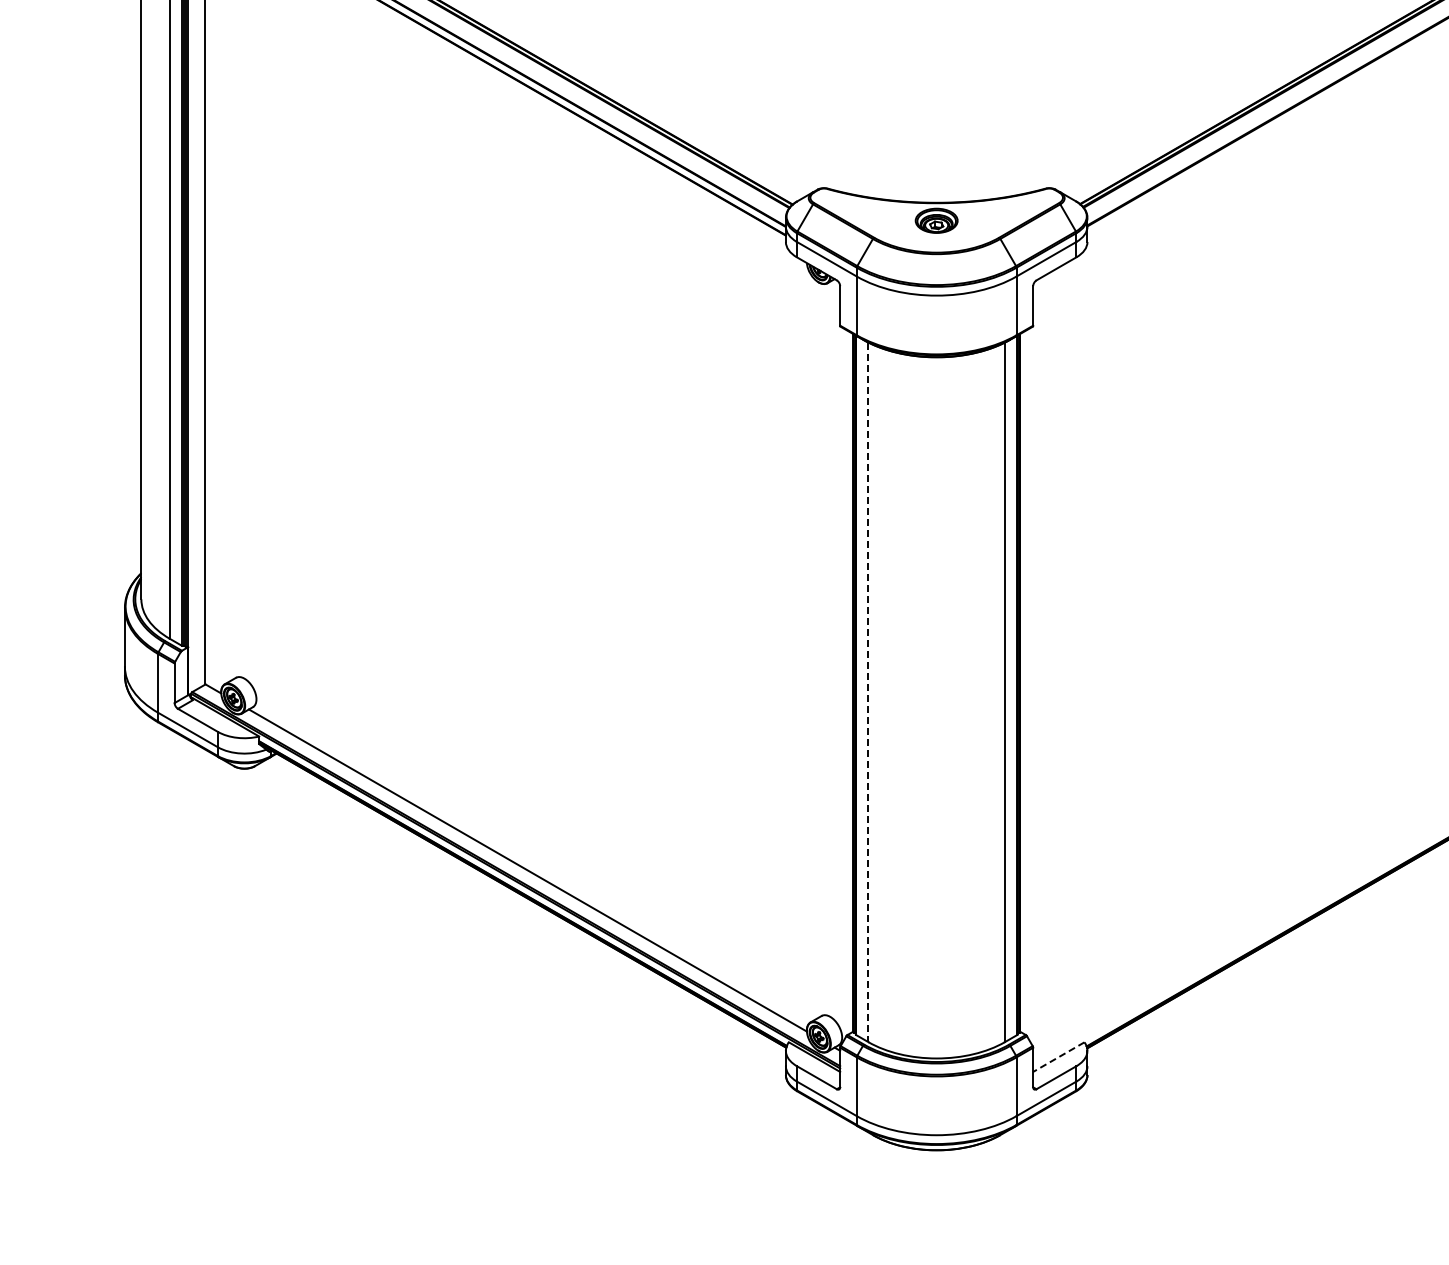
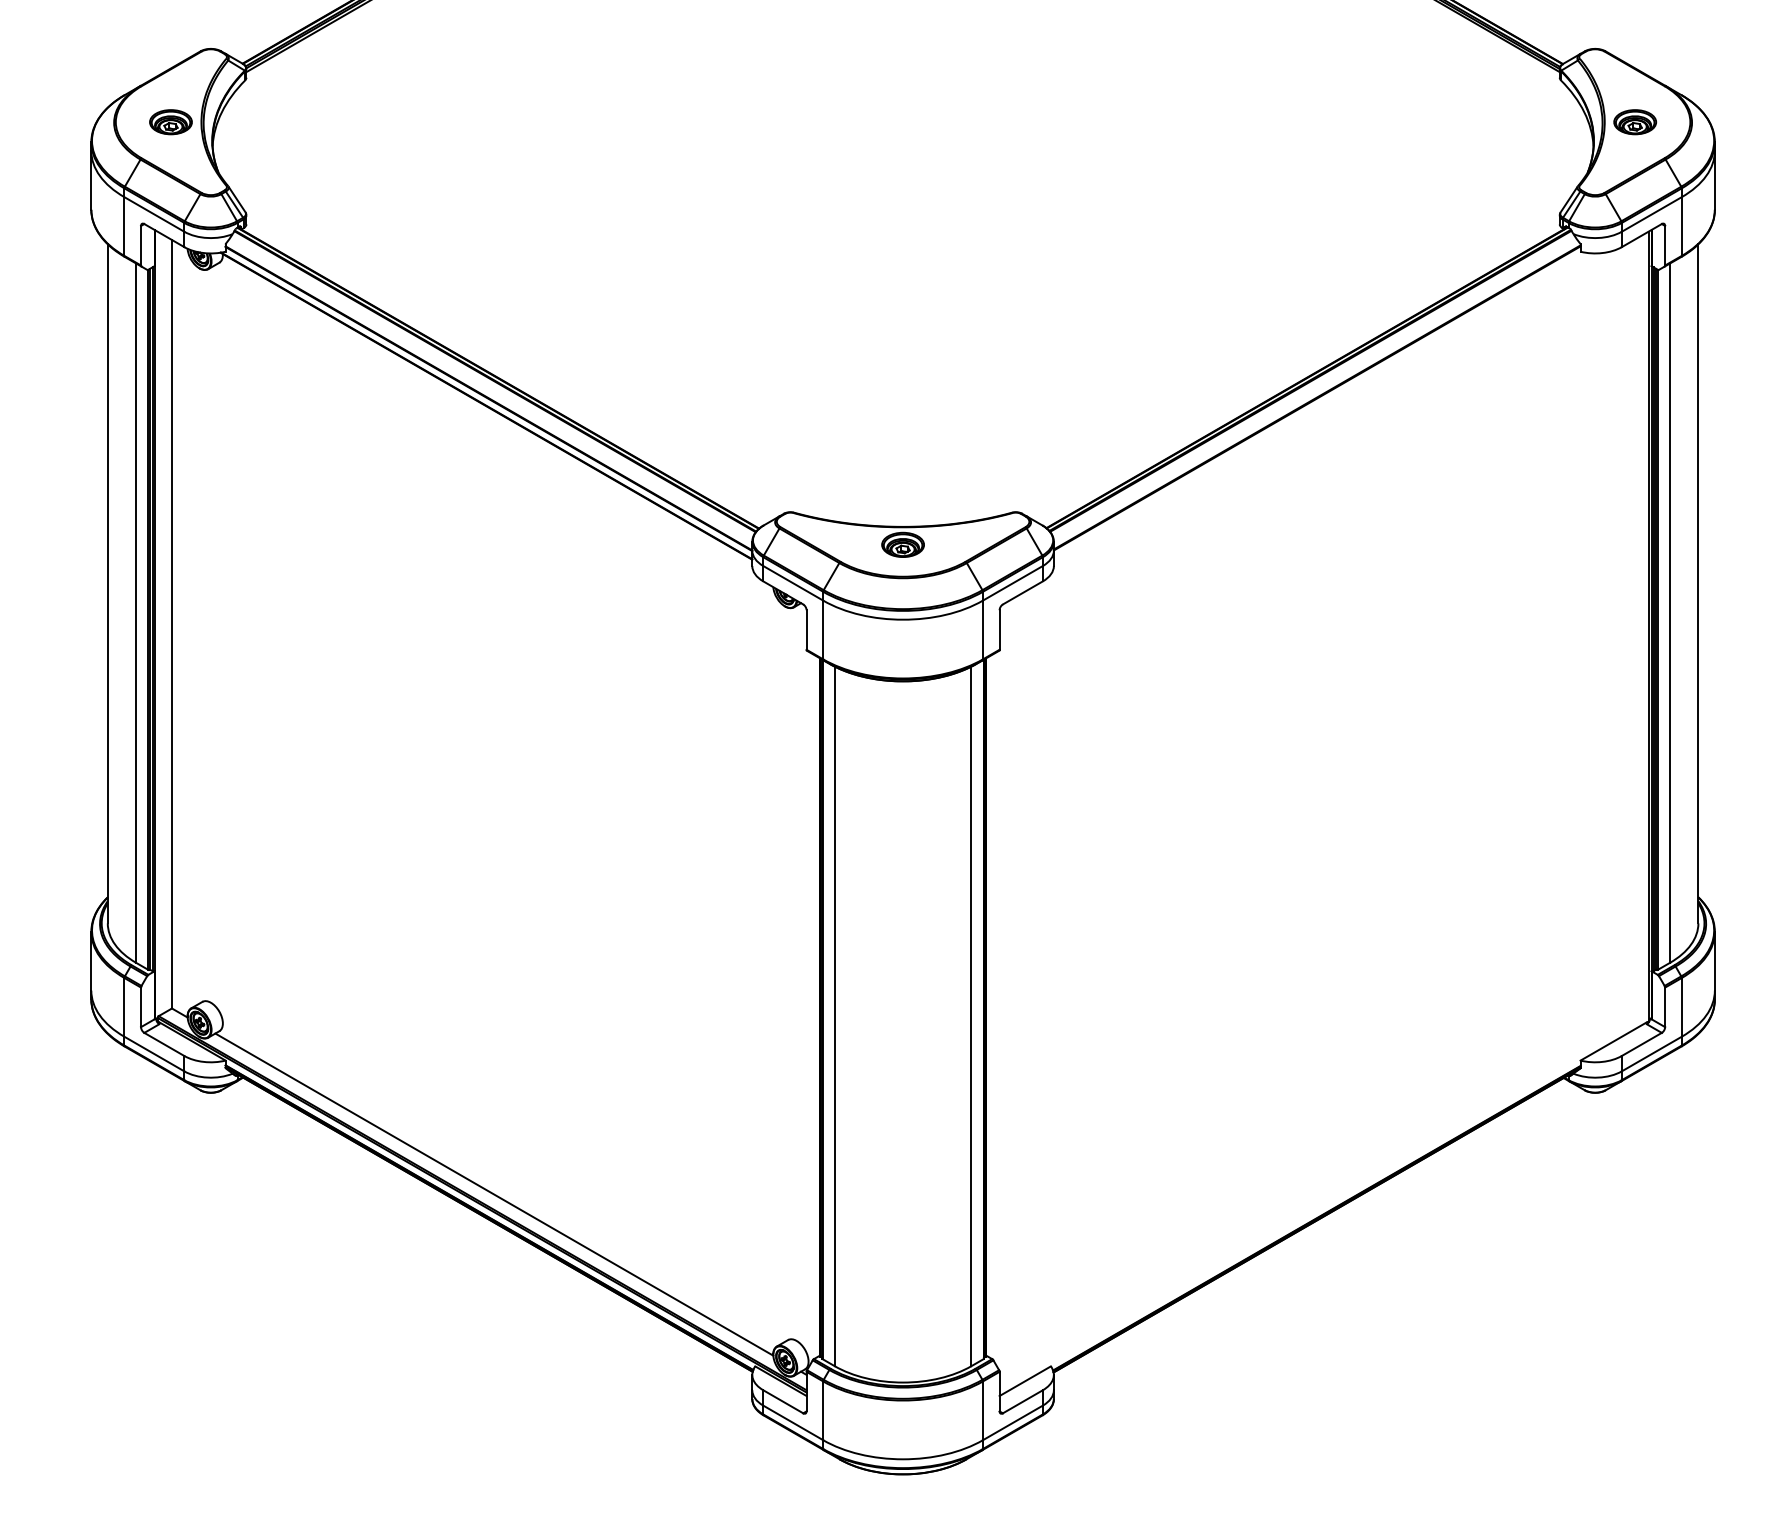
line: (868, 692) -> (834, 1016), dashed -> solid
line: (1059, 1057) -> (1025, 1381), dashed -> solid

